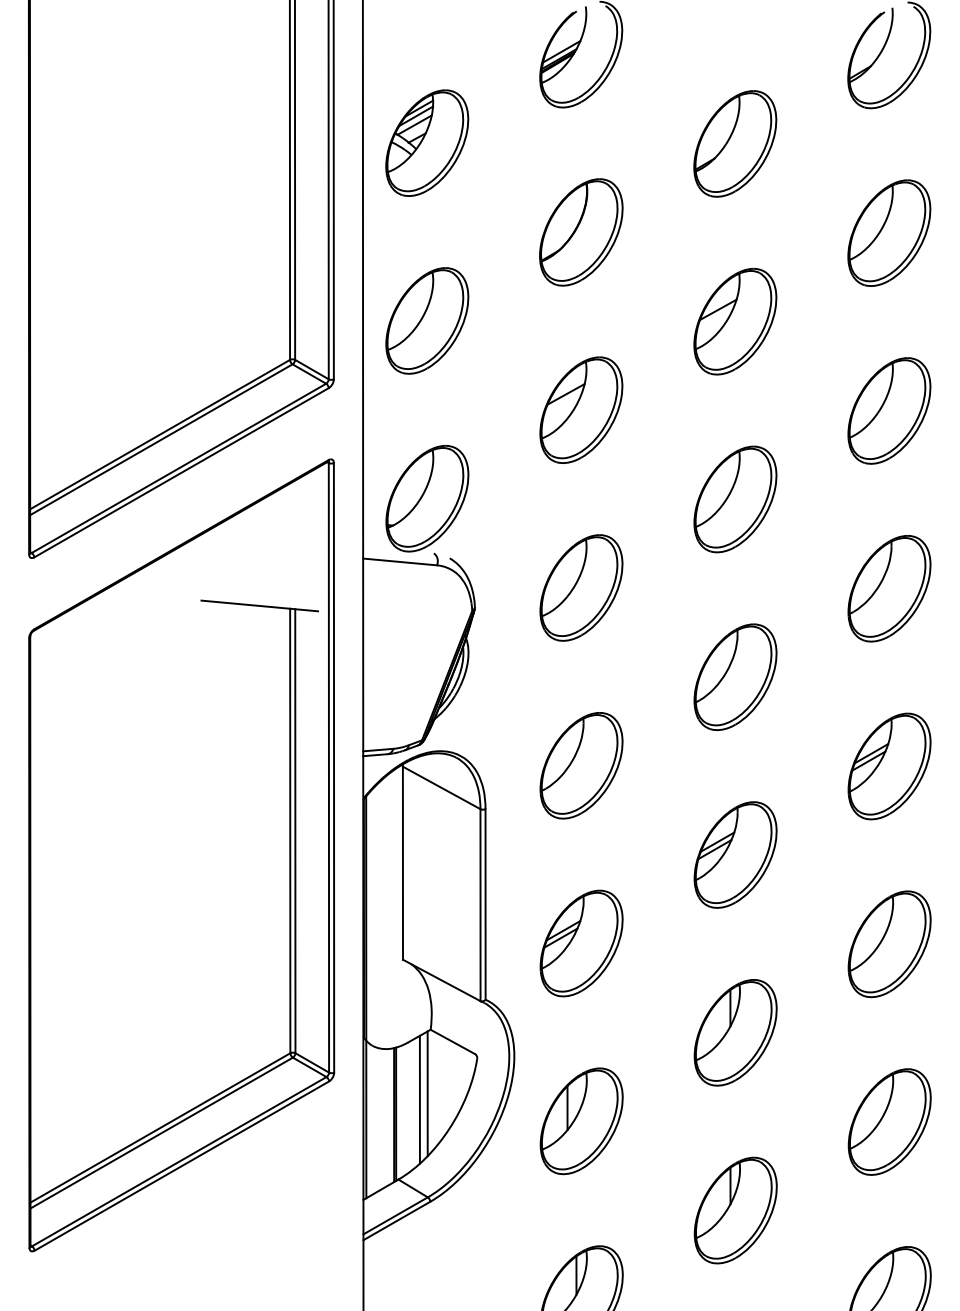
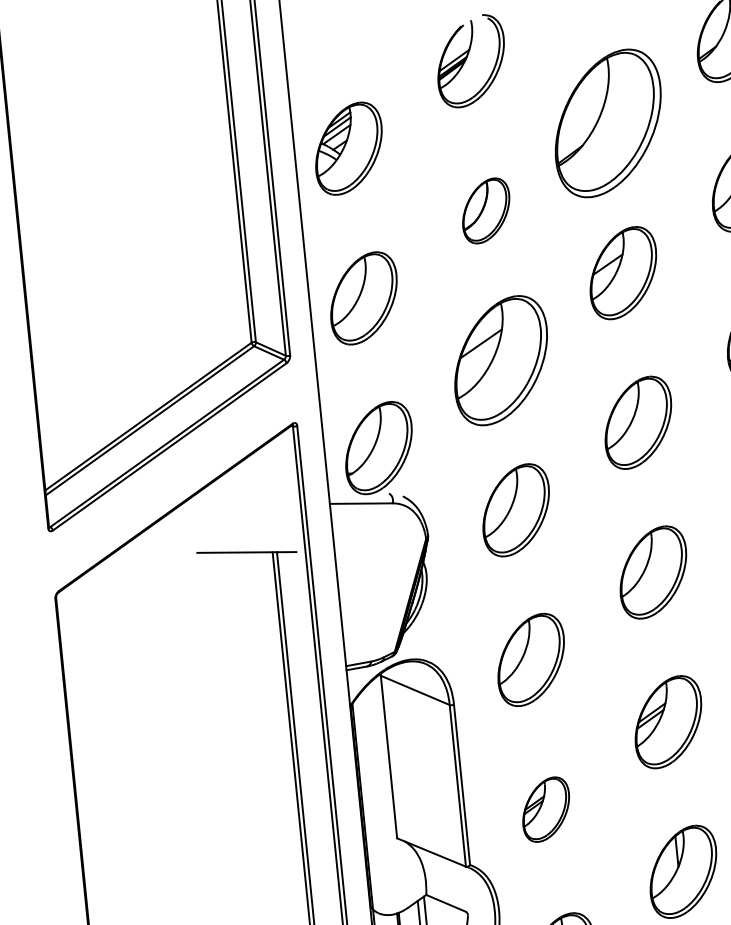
part: (735, 143) -> (608, 123), size x1.6
part: (581, 232) -> (486, 210), size x0.7
part: (581, 409) -> (501, 360), size x1.4
part: (581, 943) -> (546, 809), size x0.7

